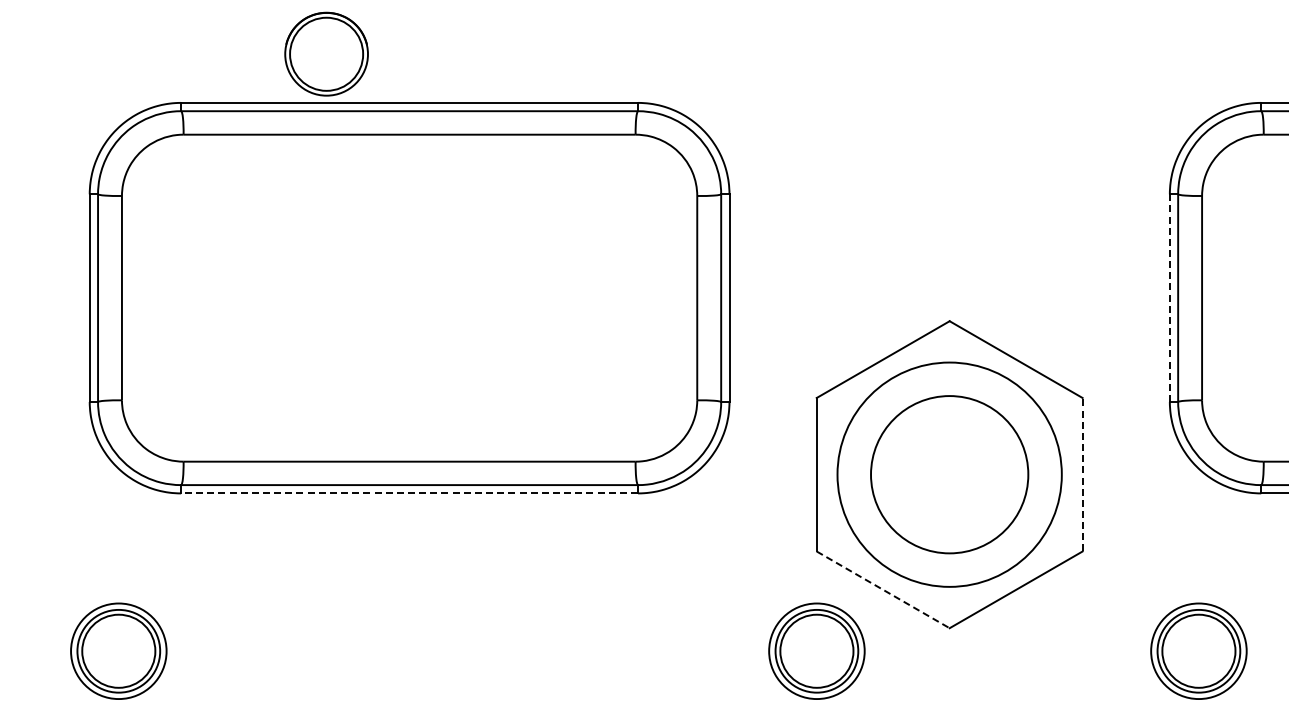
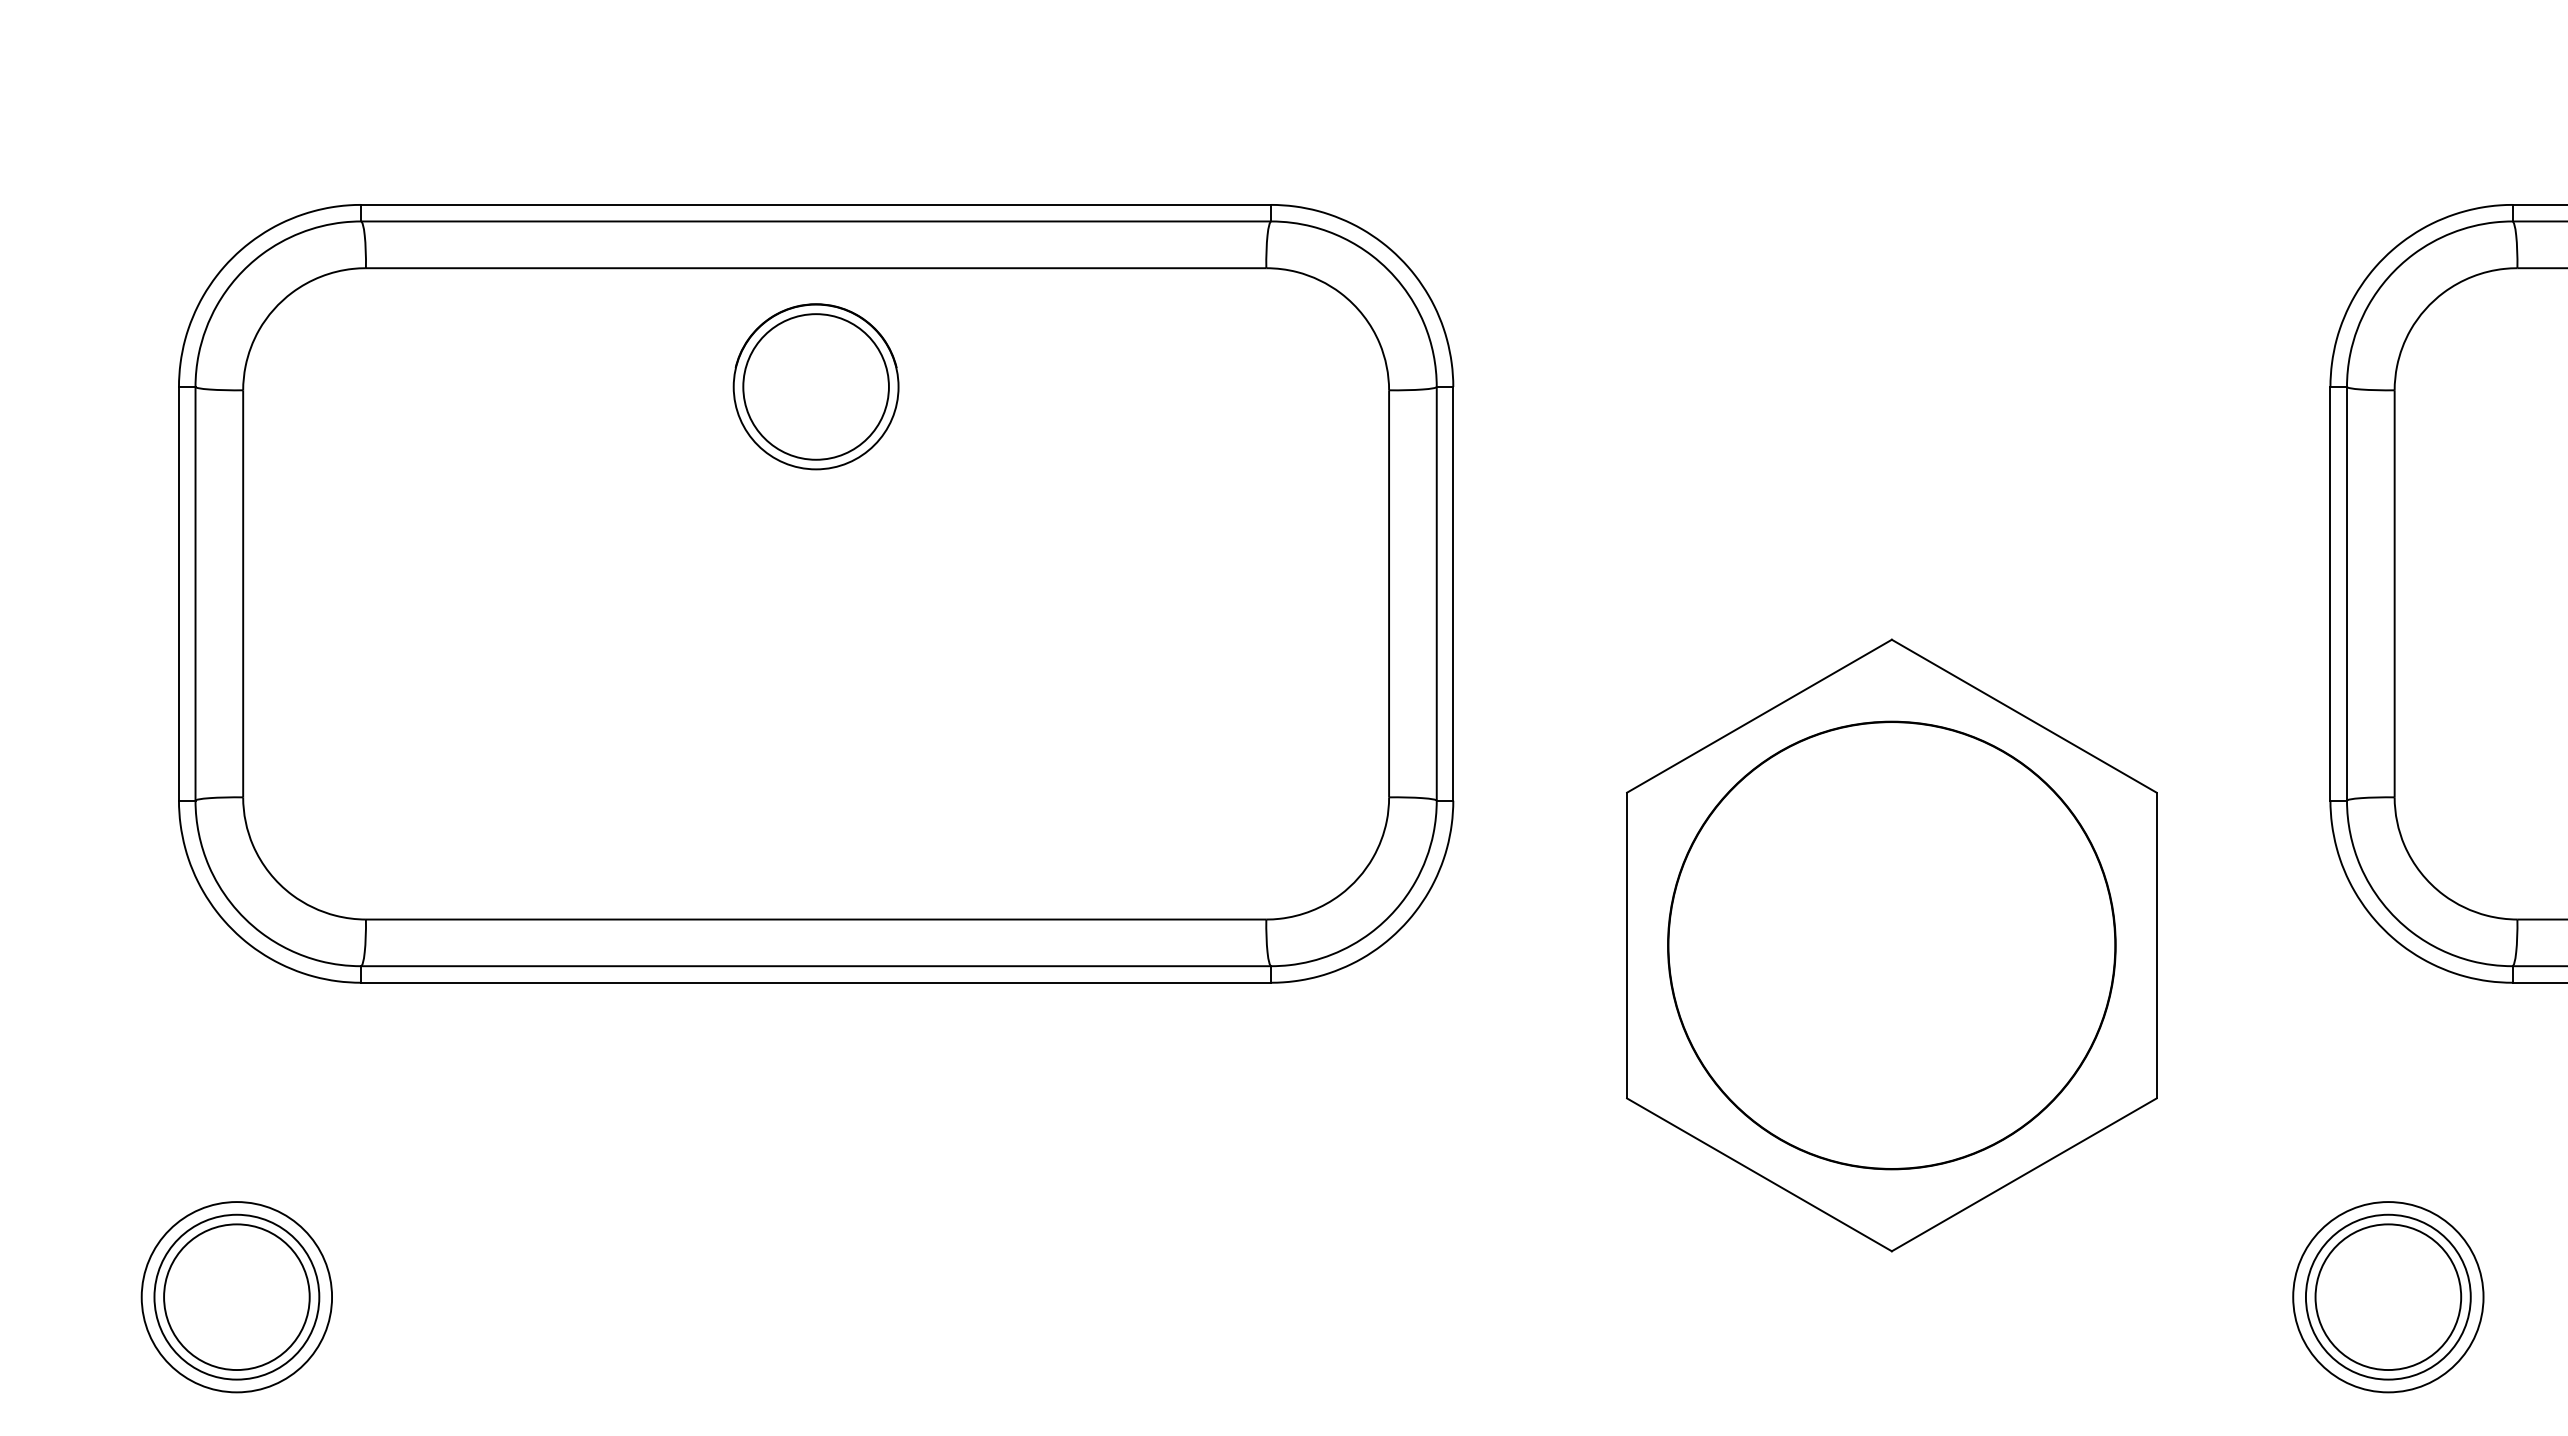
part: (326, 53) -> (815, 385), moved
line: (1169, 298) -> (2329, 594), dashed -> solid
circle: (949, 474) -> (1891, 945), size x1.43
line: (1082, 474) -> (2156, 945), dashed -> solid
line: (409, 493) -> (815, 982), dashed -> solid
line: (883, 589) -> (1760, 1174), dashed -> solid
part: (816, 650) -> (1626, 1295), removed

